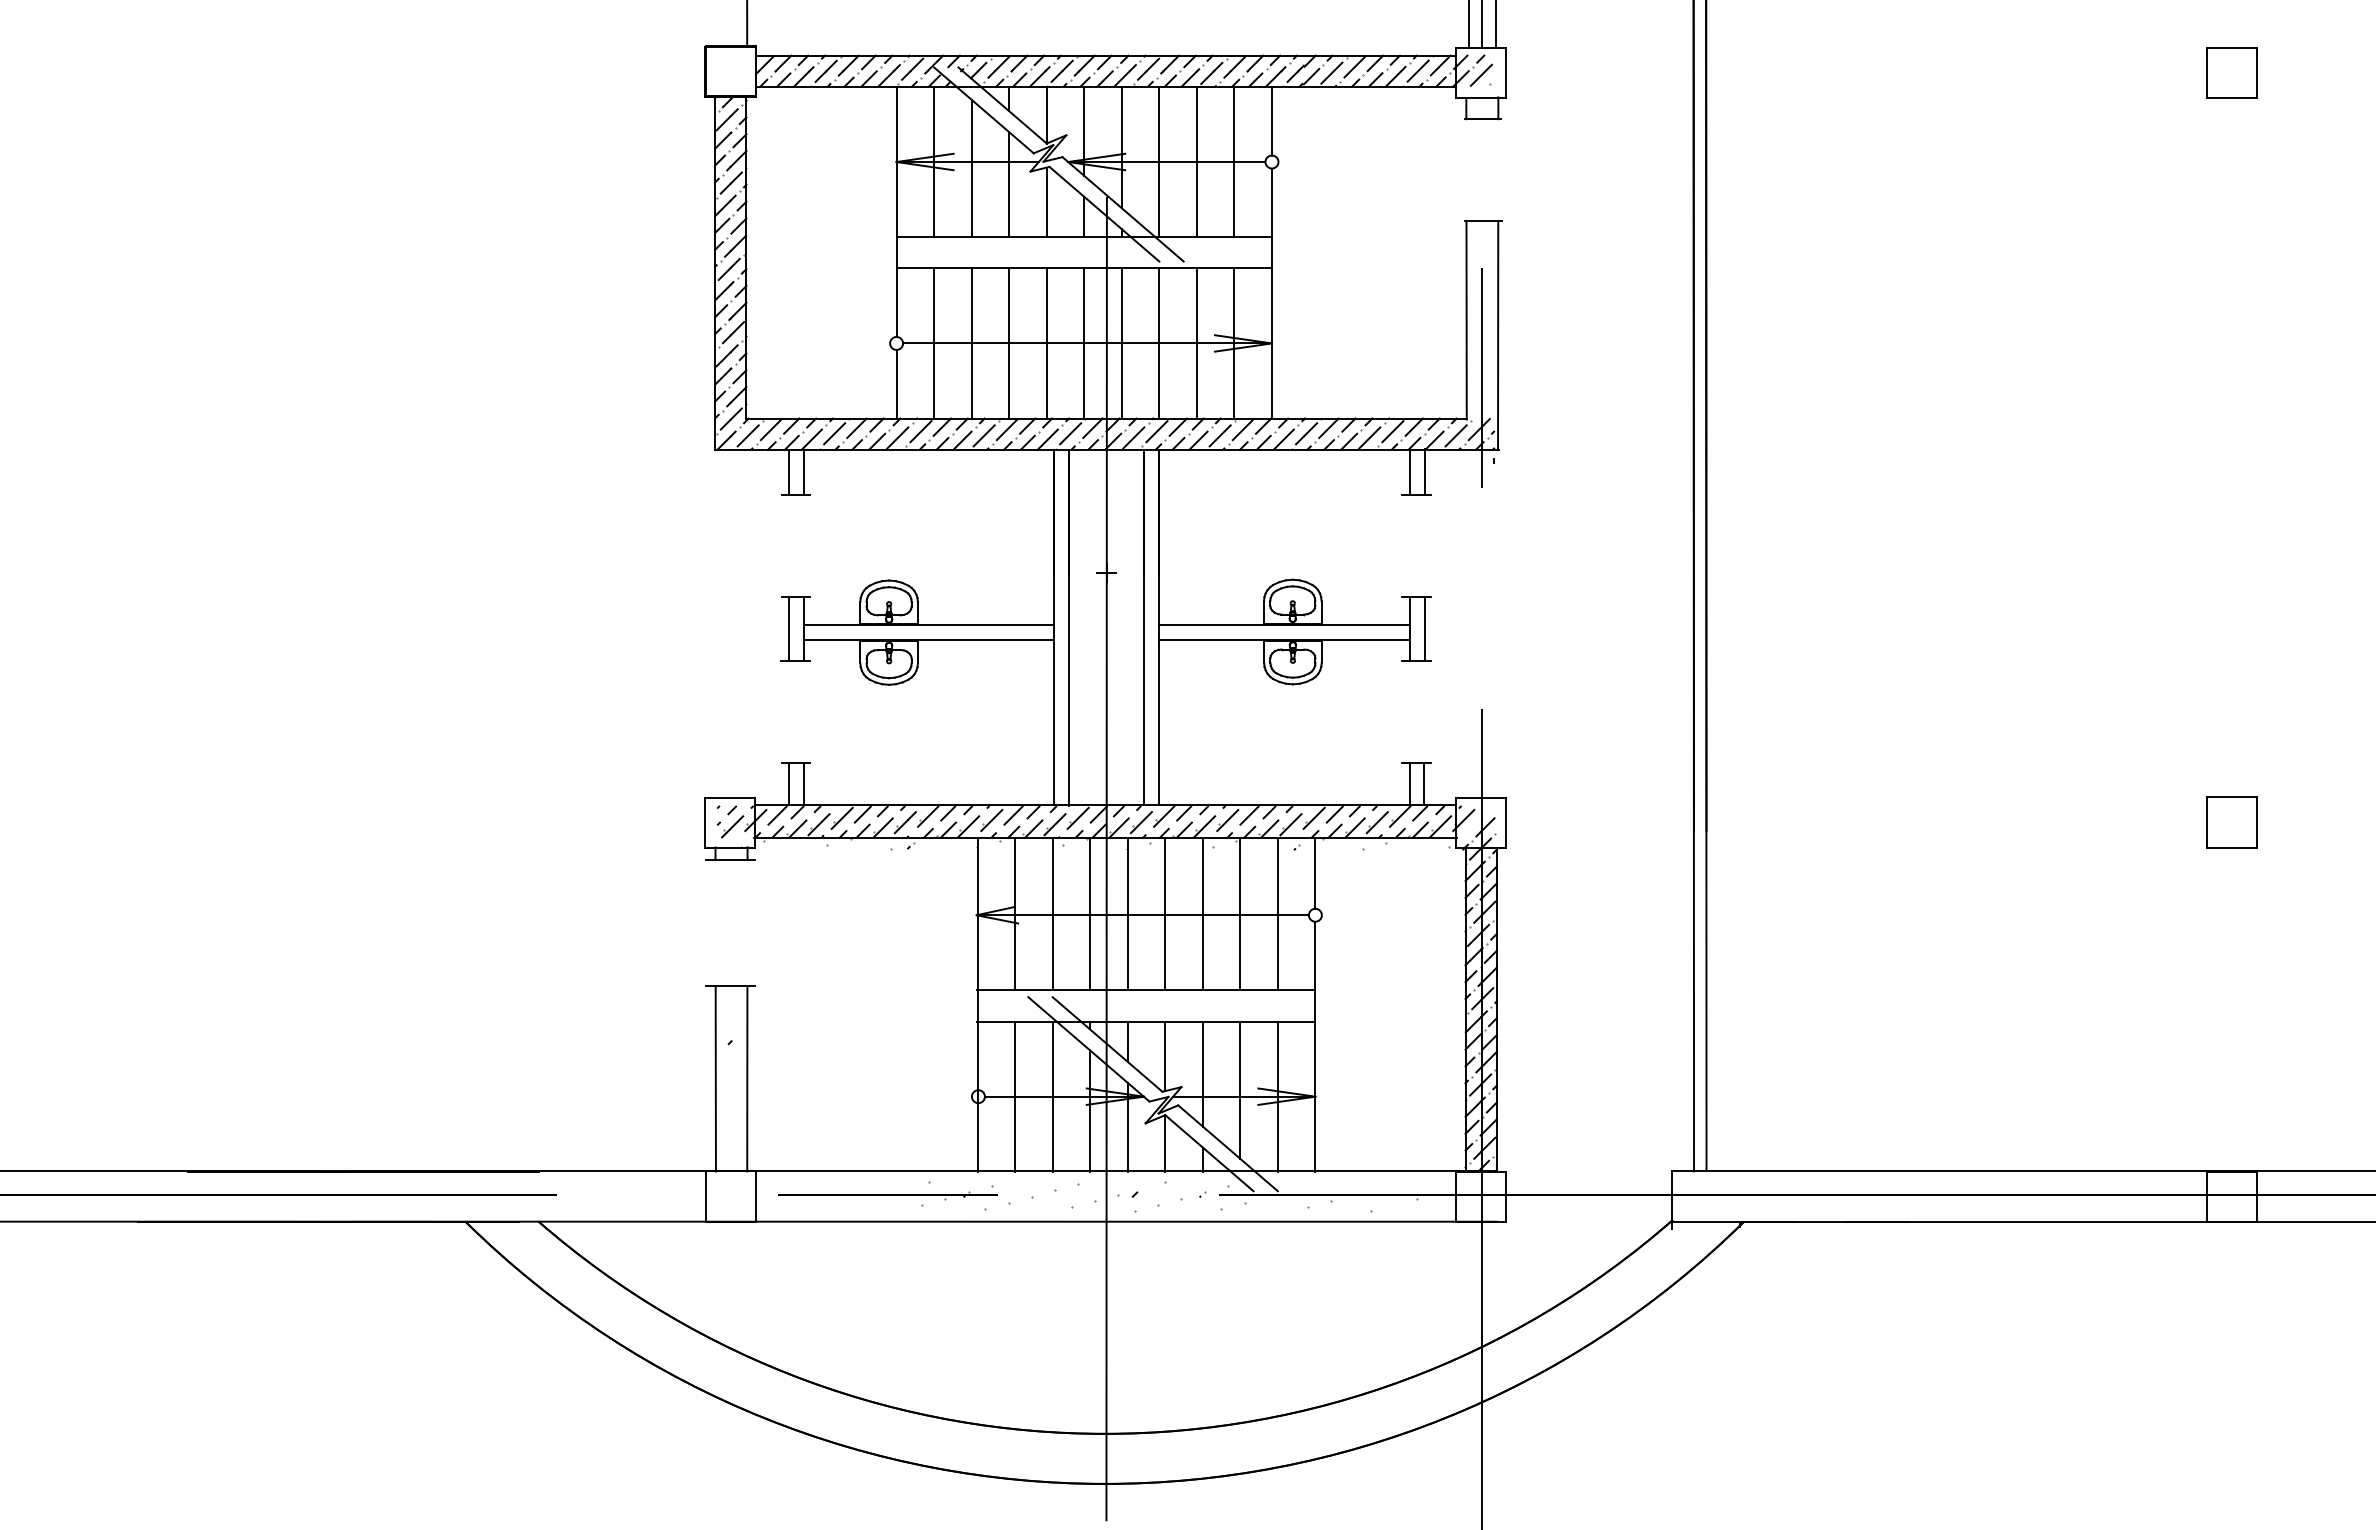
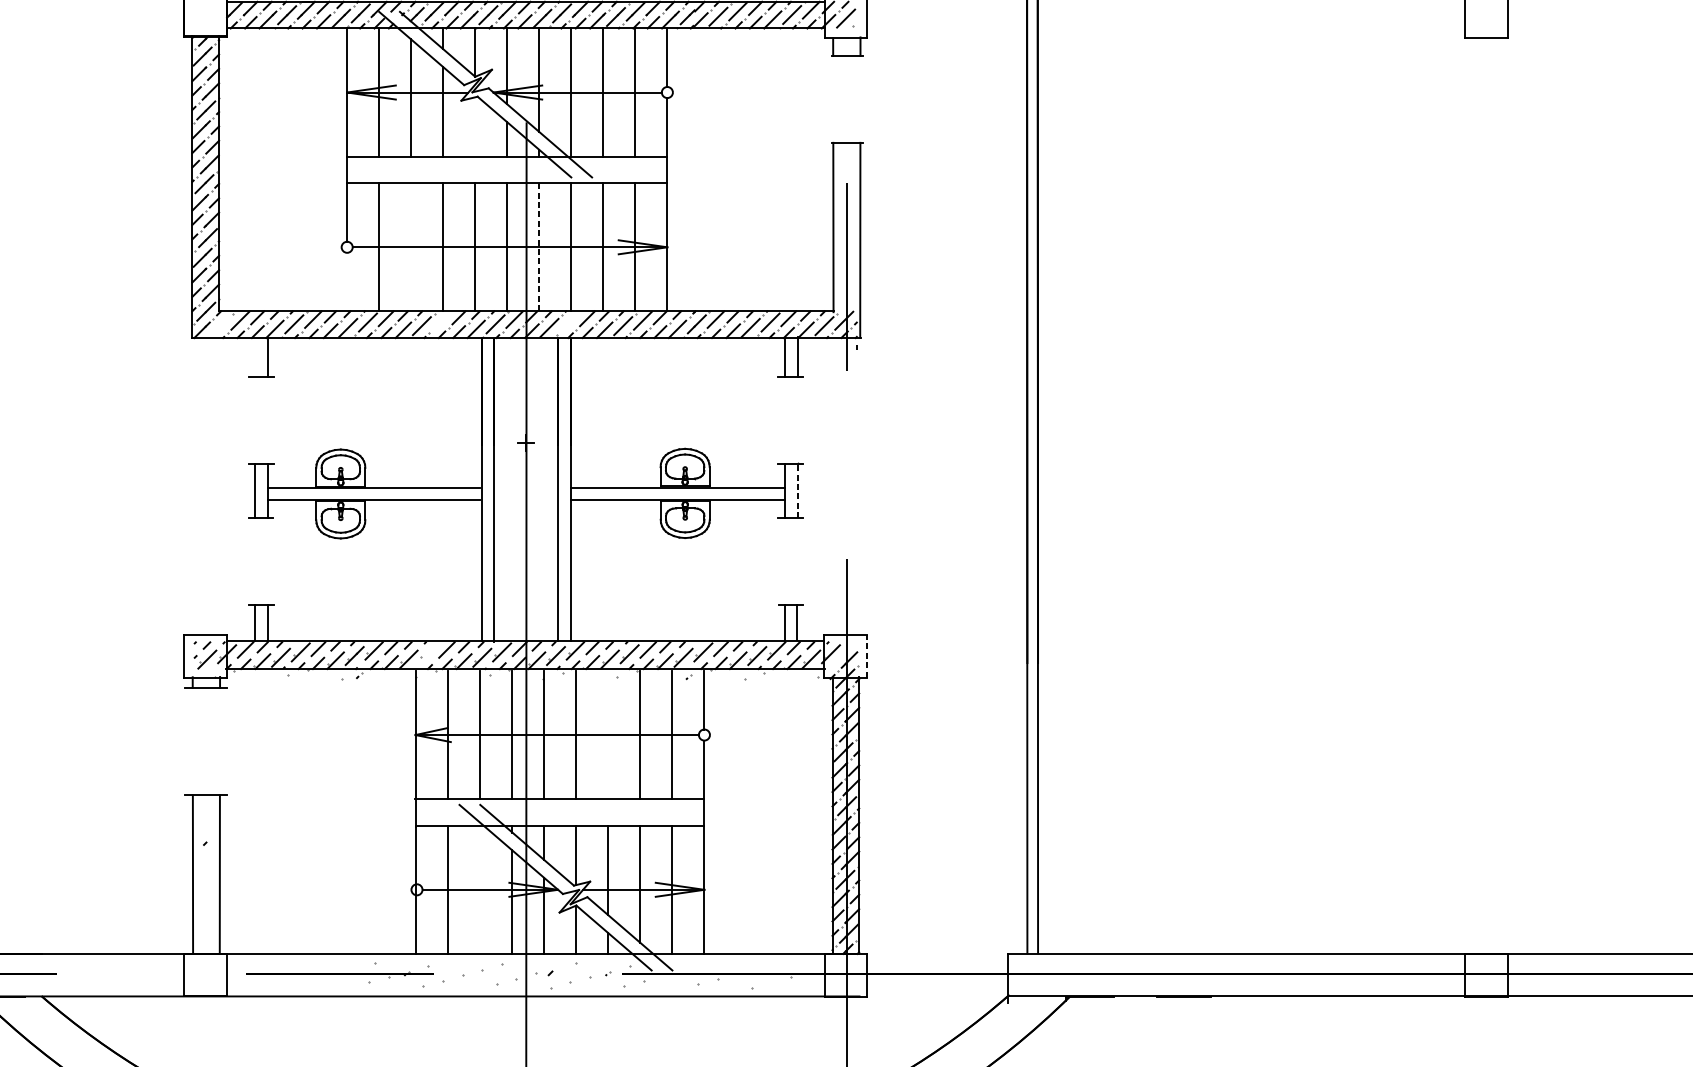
line: (1046, 202) -> (475, 127), removed
line: (971, 343) -> (411, 247), removed
line: (1121, 343) -> (539, 247), solid -> dashed
line: (896, 383) -> (347, 281), removed
line: (1006, 429) -> (440, 320), removed
line: (1156, 431) -> (568, 322), removed
line: (747, 435) -> (220, 325), removed
line: (788, 472) -> (254, 357), removed
line: (1424, 628) -> (797, 490), solid -> dashed
line: (991, 820) -> (428, 654), removed
line: (1506, 822) -> (867, 655), solid -> dashed
part: (2231, 822) -> (1485, 655), removed
line: (1202, 915) -> (608, 735), removed
line: (1052, 1096) -> (480, 889), removed

